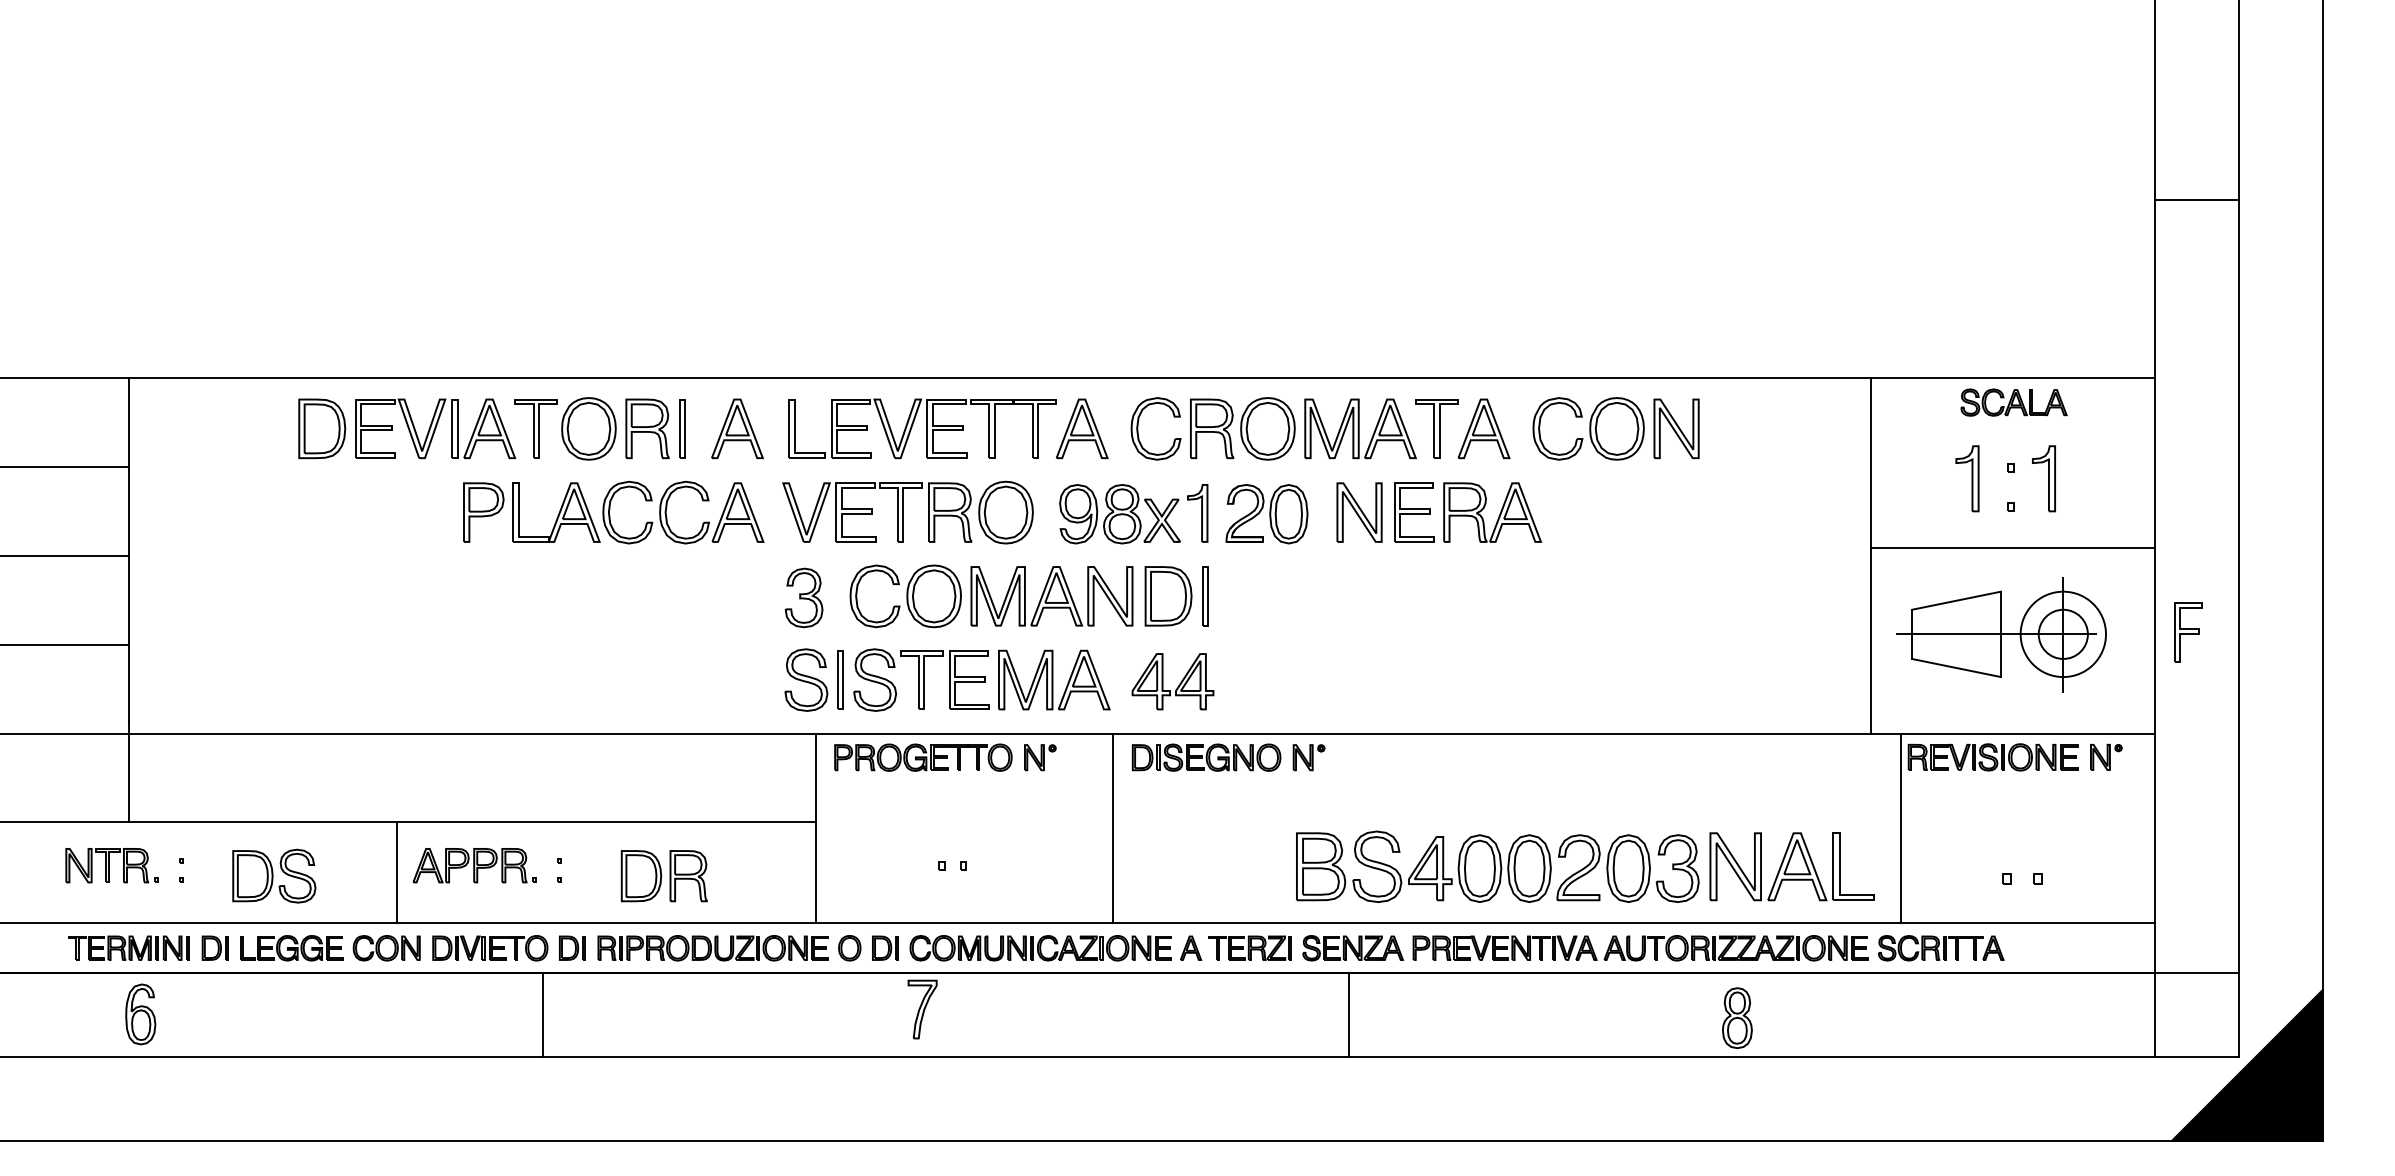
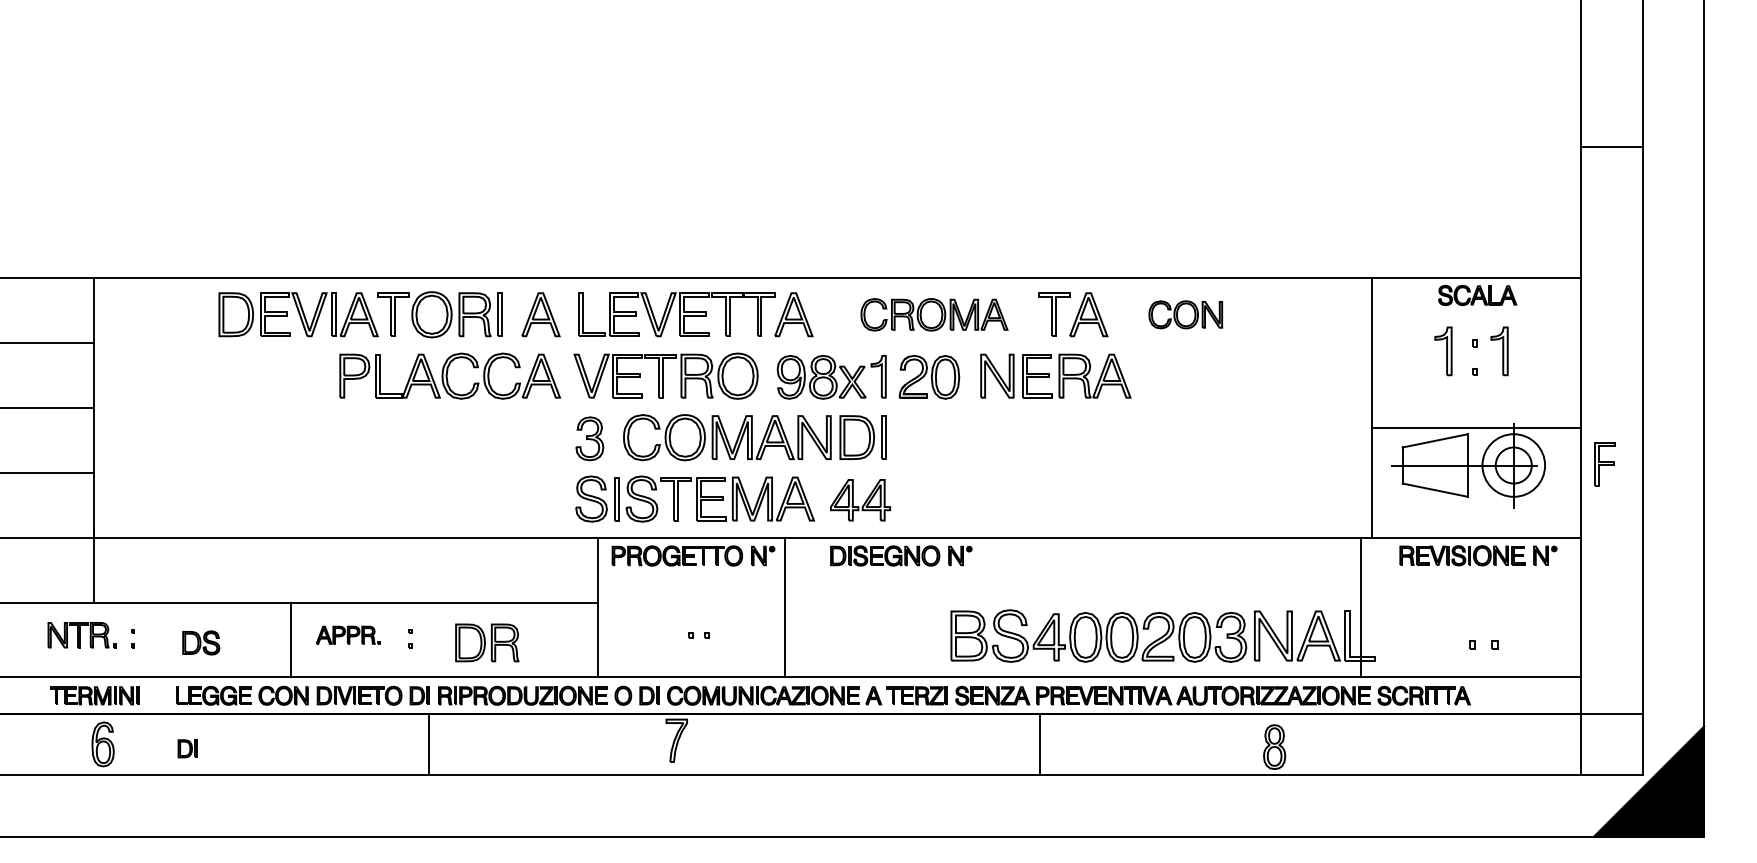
part: (1273, 428) -> (934, 314), size x0.7
part: (1615, 428) -> (1185, 314), size x0.6
line: (2012, 548) -> (1476, 428), moved
line: (1113, 827) -> (784, 607), moved
line: (1900, 827) -> (1360, 607), moved
part: (473, 866) -> (347, 635), size x0.7
part: (274, 875) -> (201, 642), size x0.6
part: (214, 947) -> (187, 748), moved
line: (543, 1014) -> (428, 744), moved
line: (1348, 1014) -> (1039, 744), moved

